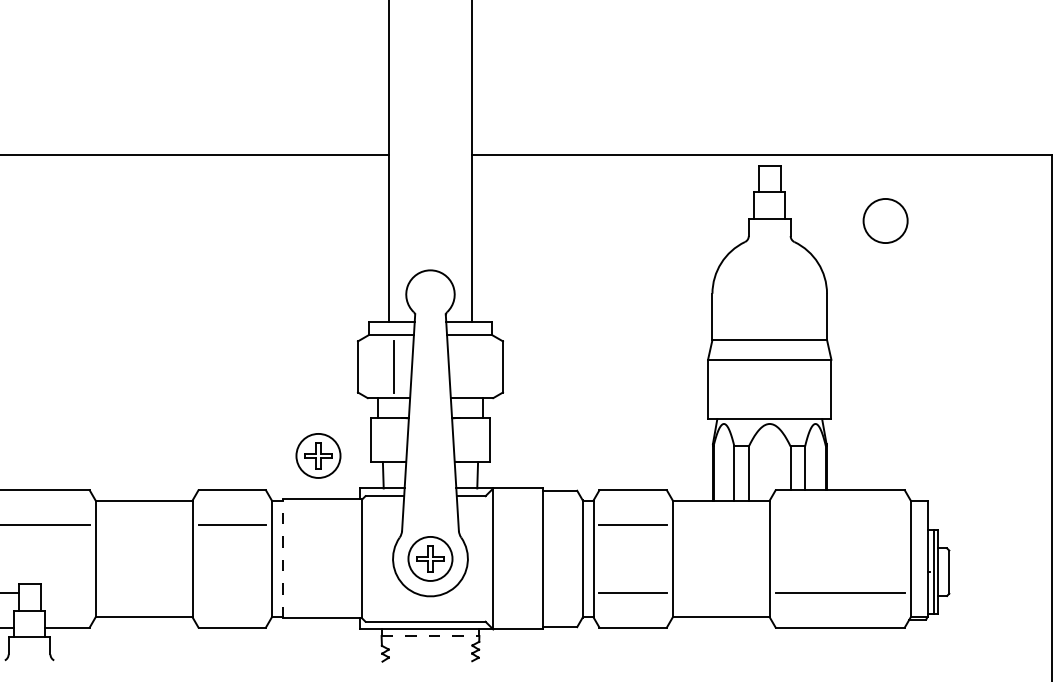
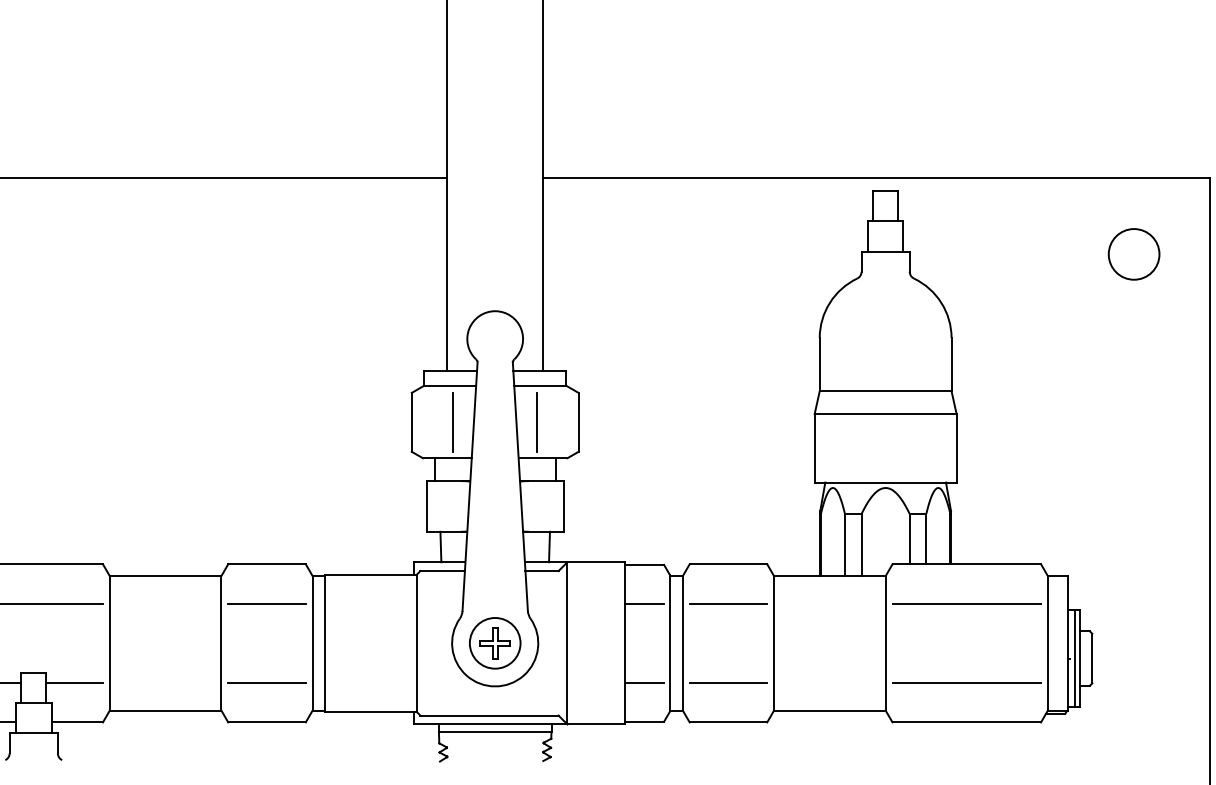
circle: (885, 220) -> (1133, 253), moved
line: (466, 366) -> (536, 421), added
part: (318, 455) -> (366, 524), removed
line: (559, 524) -> (643, 603), added
line: (839, 524) -> (965, 603), added
line: (282, 558) -> (324, 642), dashed -> solid
line: (64, 593) -> (73, 683), added
line: (231, 593) -> (266, 683), added
line: (559, 593) -> (643, 683), added
line: (430, 636) -> (495, 732), dashed -> solid

